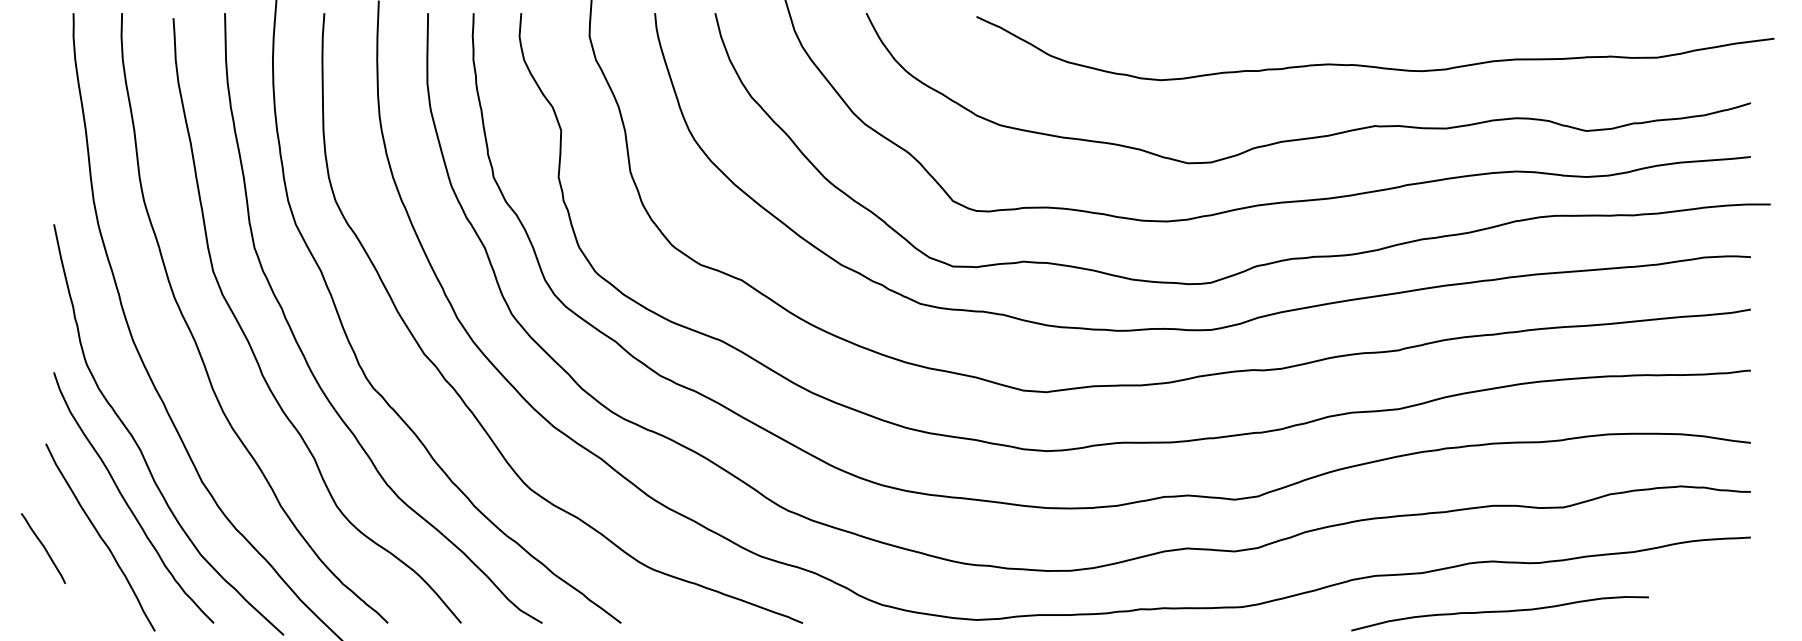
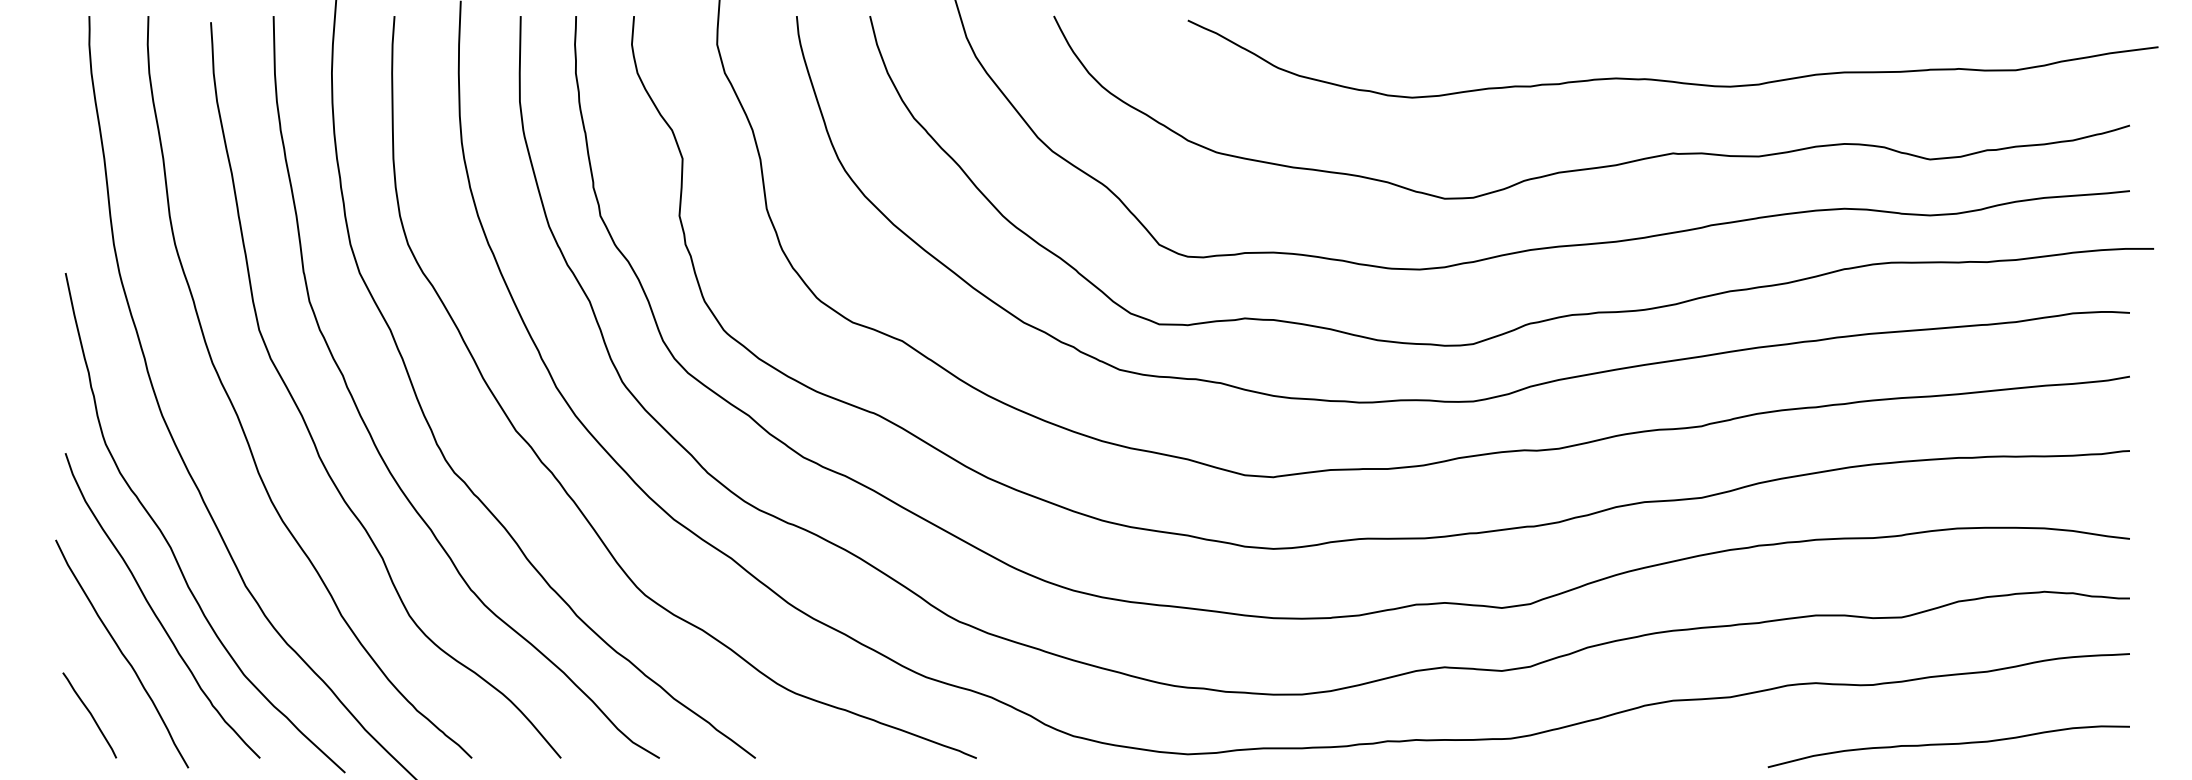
curve: (44, 548) -> (90, 715), moved
curve: (1499, 612) -> (1947, 745), moved

